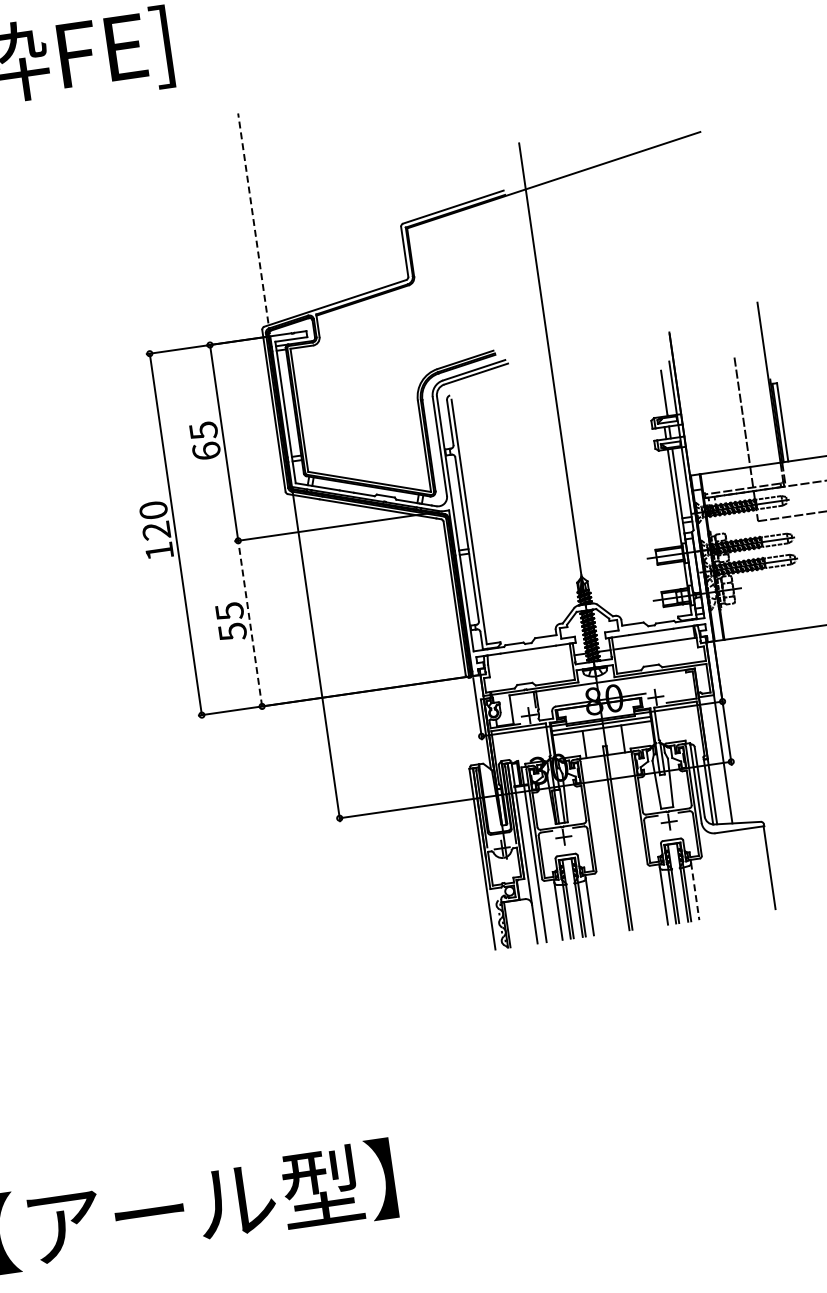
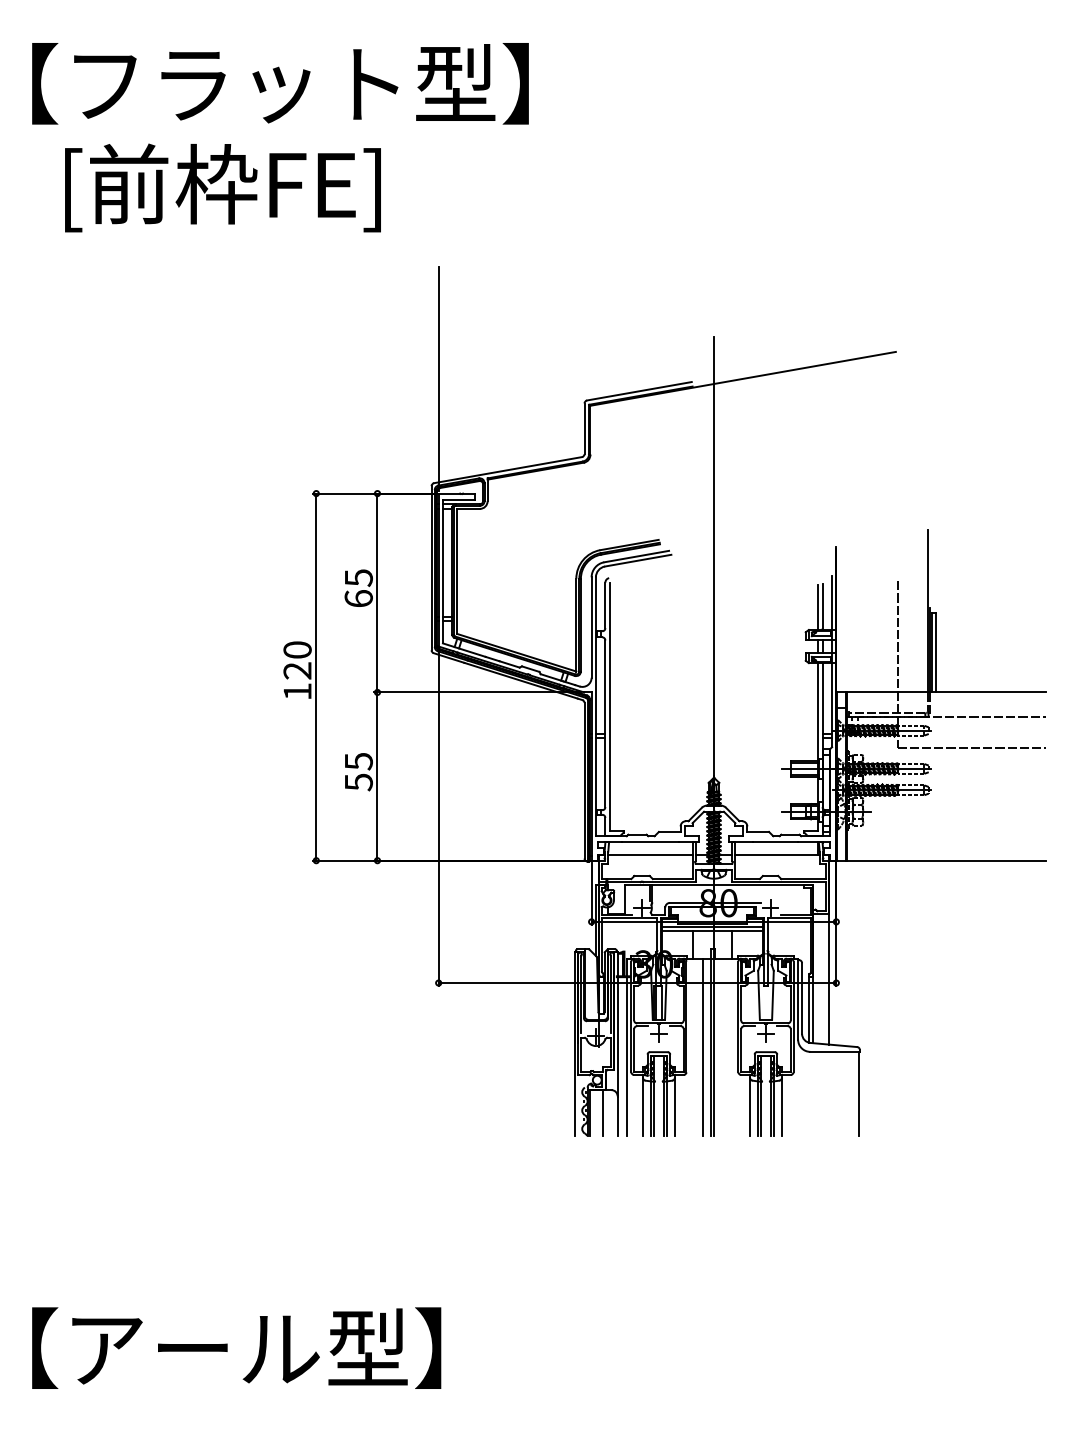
line: (253, 223) -> (438, 378), dashed -> solid
line: (659, 394) -> (817, 607), added
line: (250, 623) -> (377, 776), dashed -> solid
line: (530, 661) -> (650, 854), added
line: (609, 844) -> (703, 1047), added
line: (694, 892) -> (781, 1107), dashed -> solid
line: (519, 923) -> (602, 1113), added

